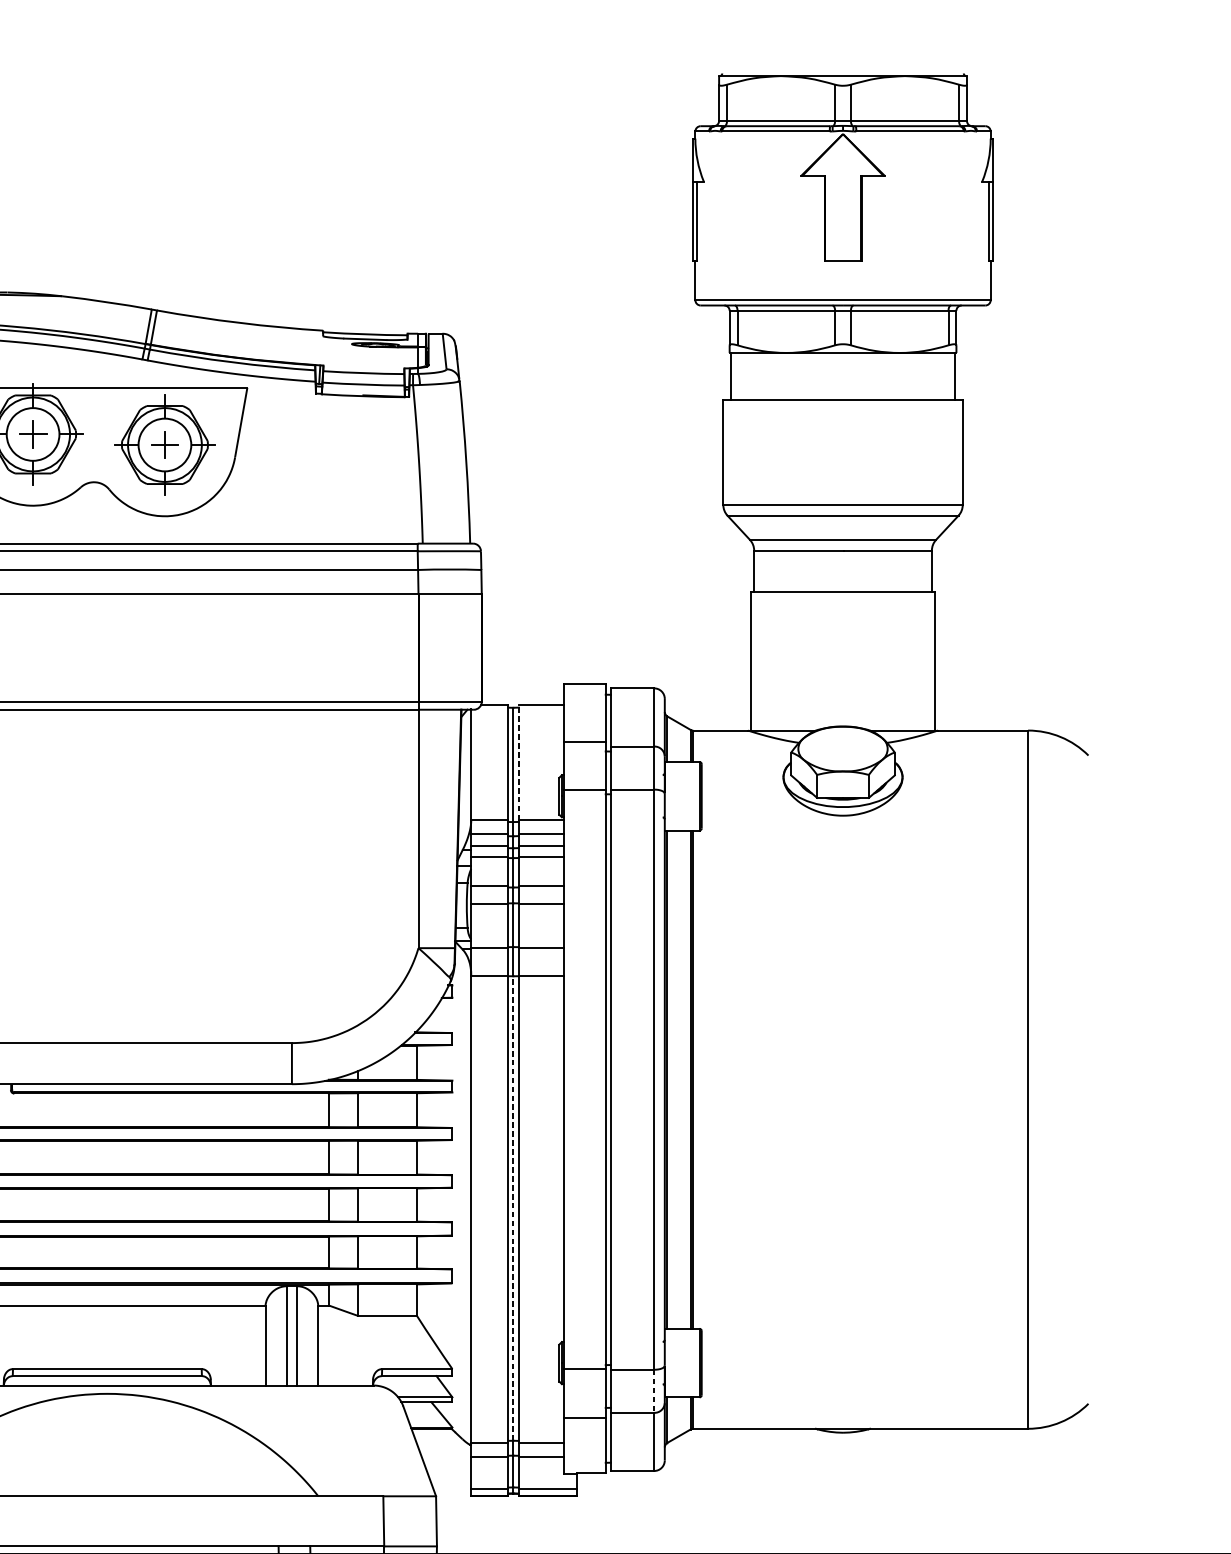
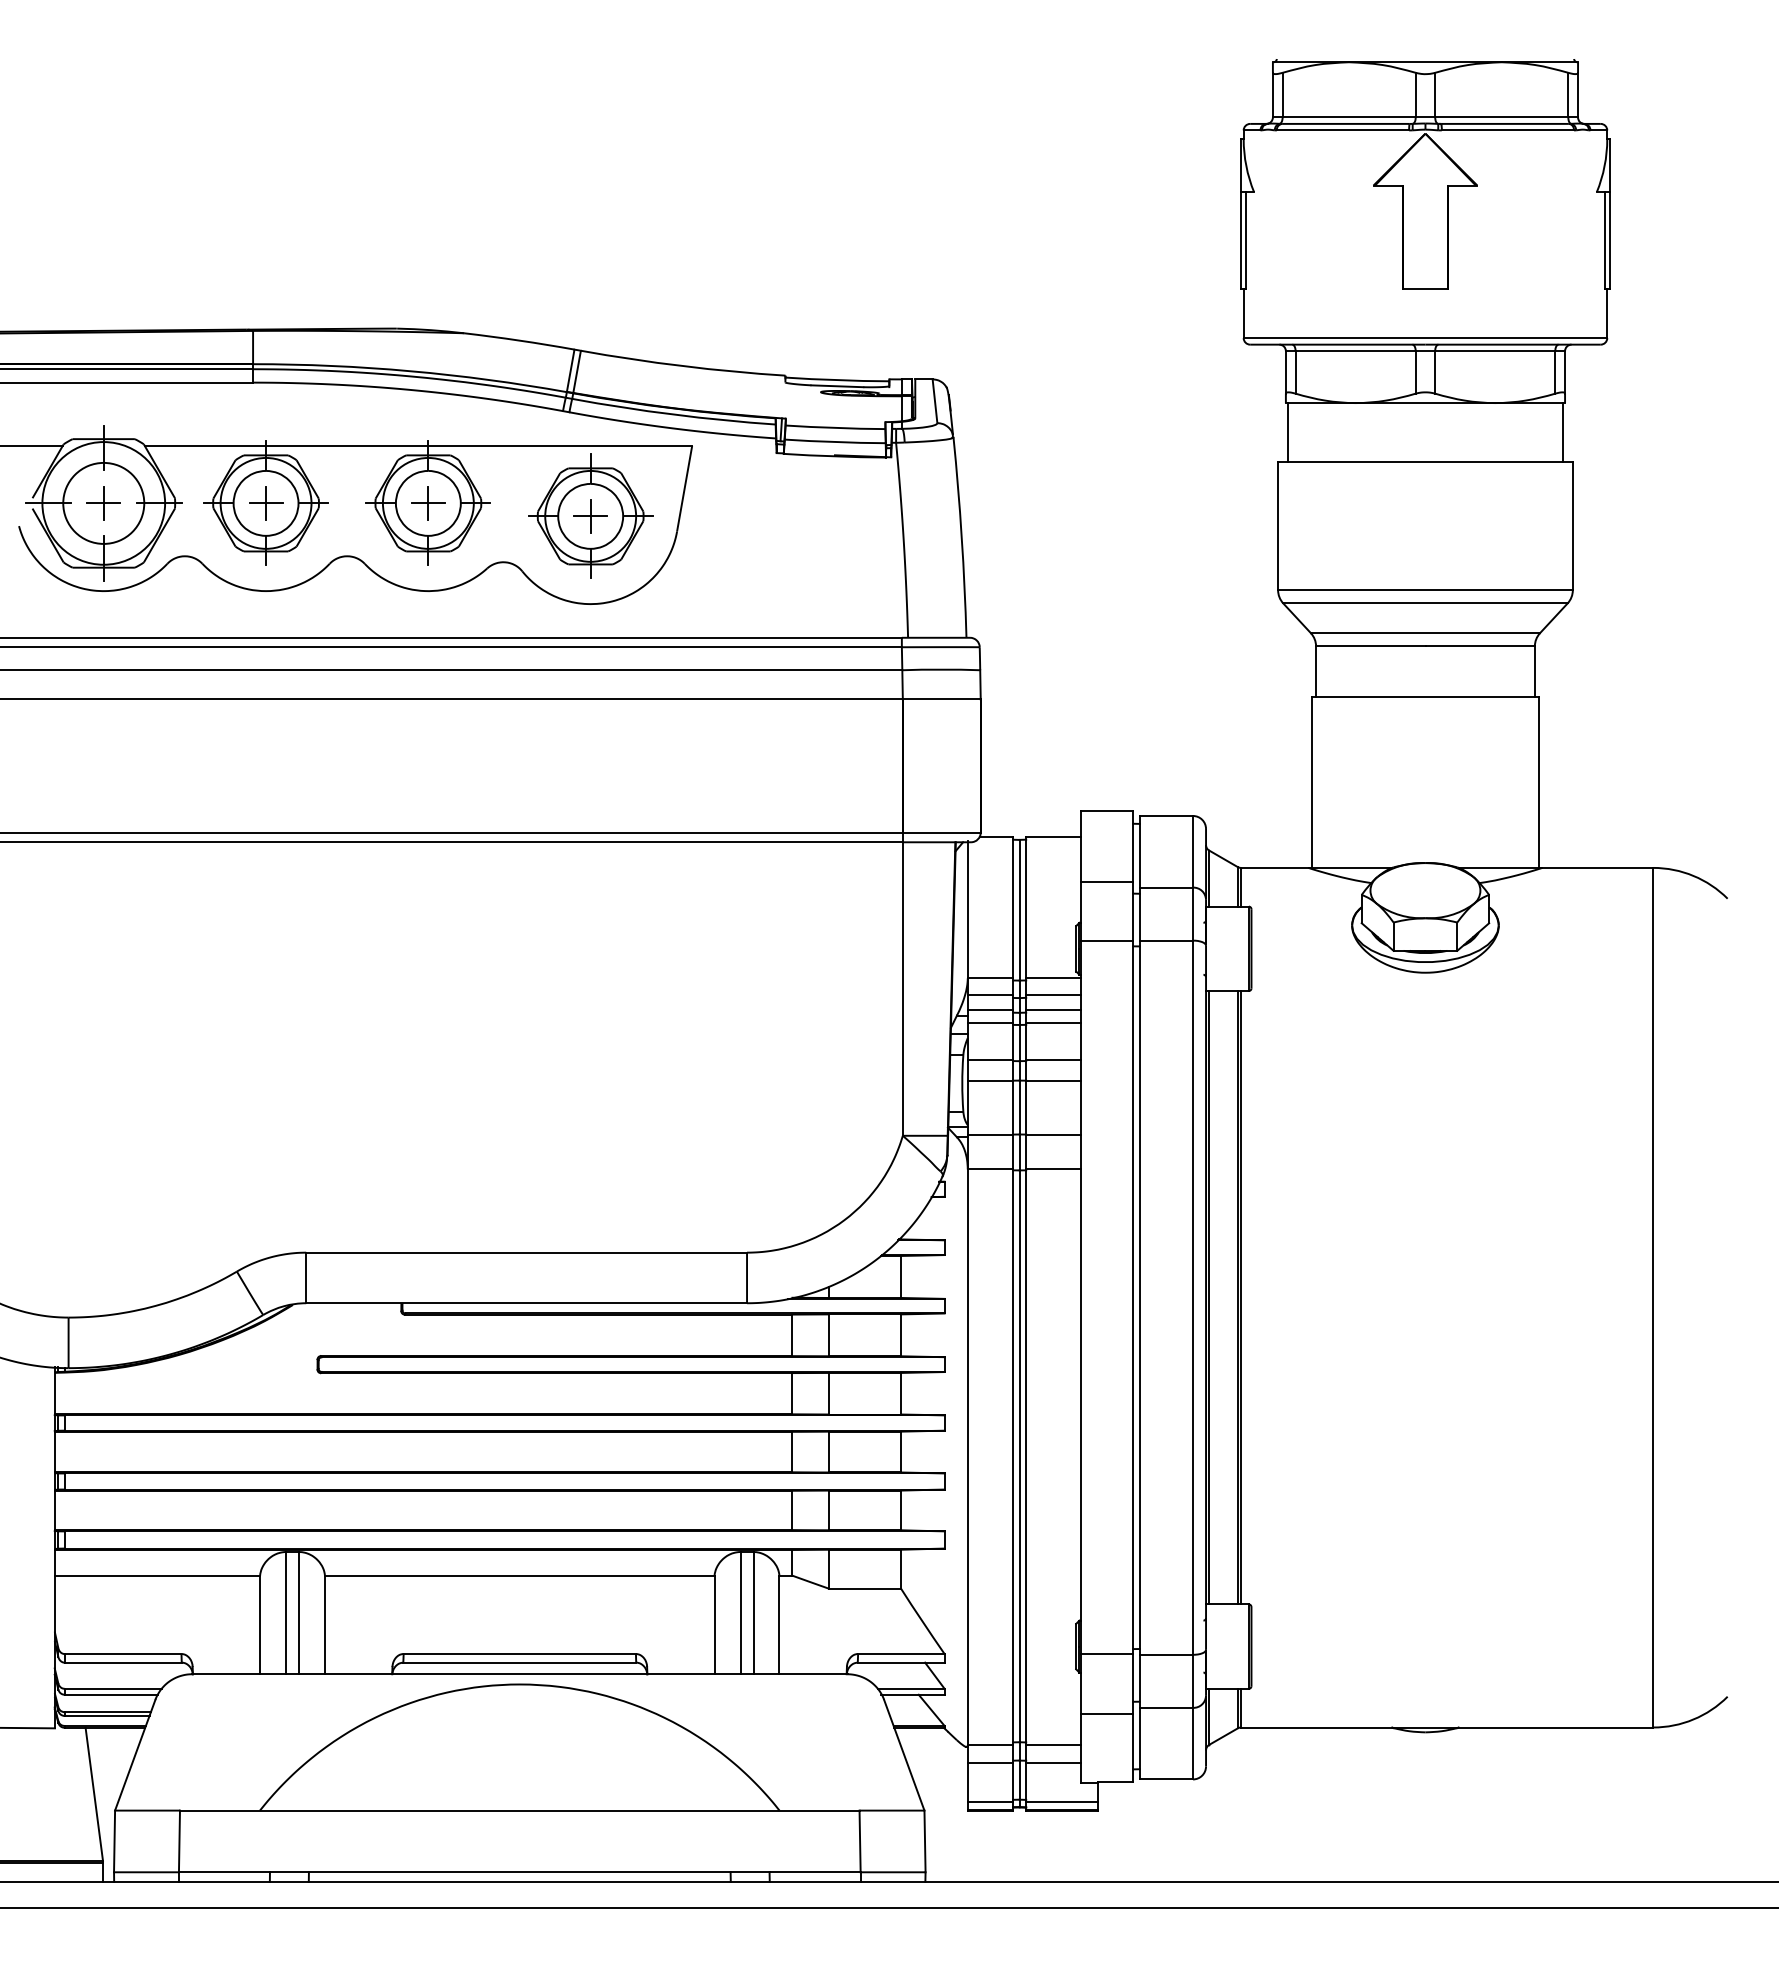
line: (518, 762) -> (1026, 907), dashed -> solid
line: (513, 1208) -> (1019, 1456), dashed -> solid
line: (654, 1391) -> (1193, 1681), dashed -> solid

